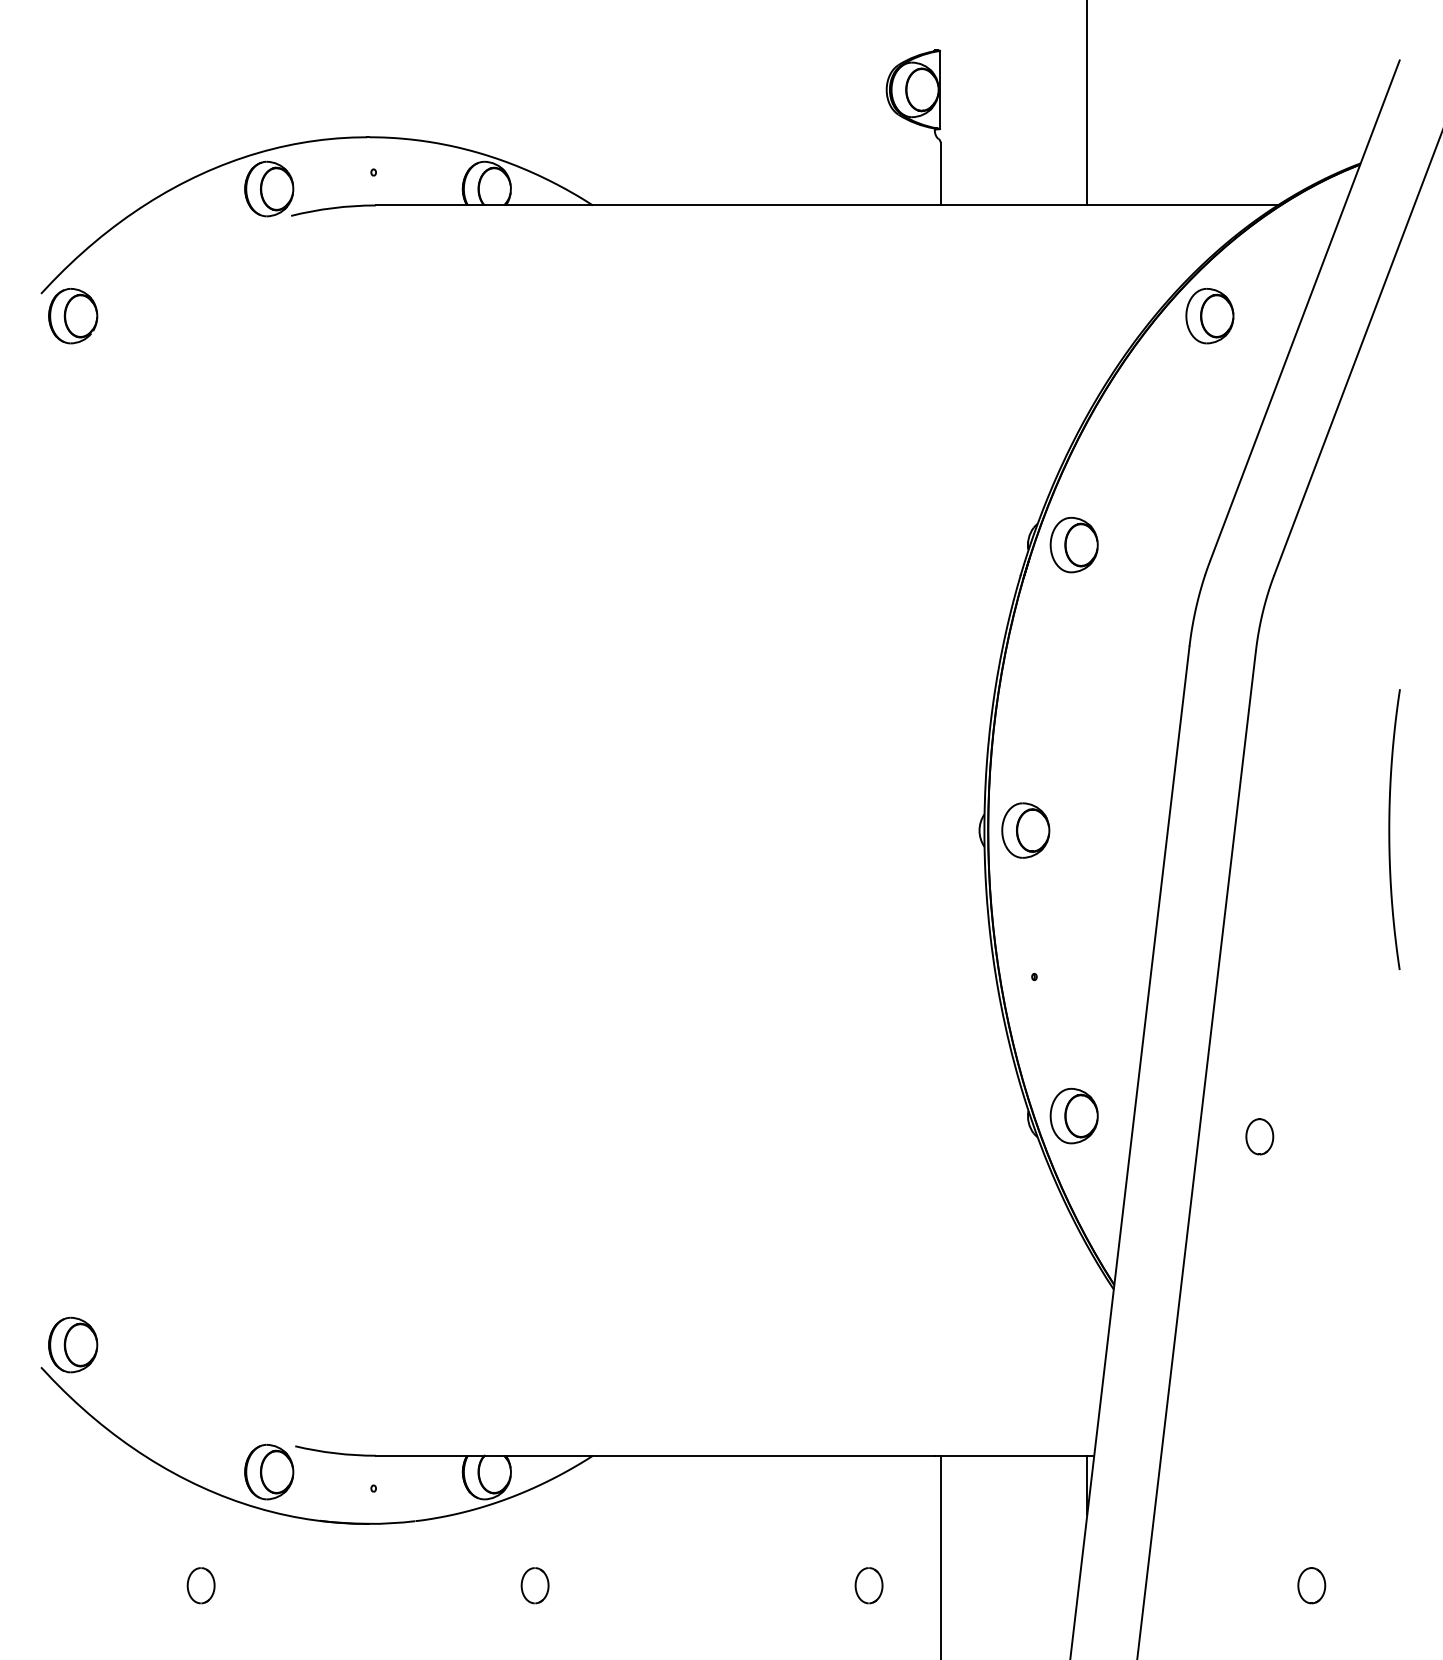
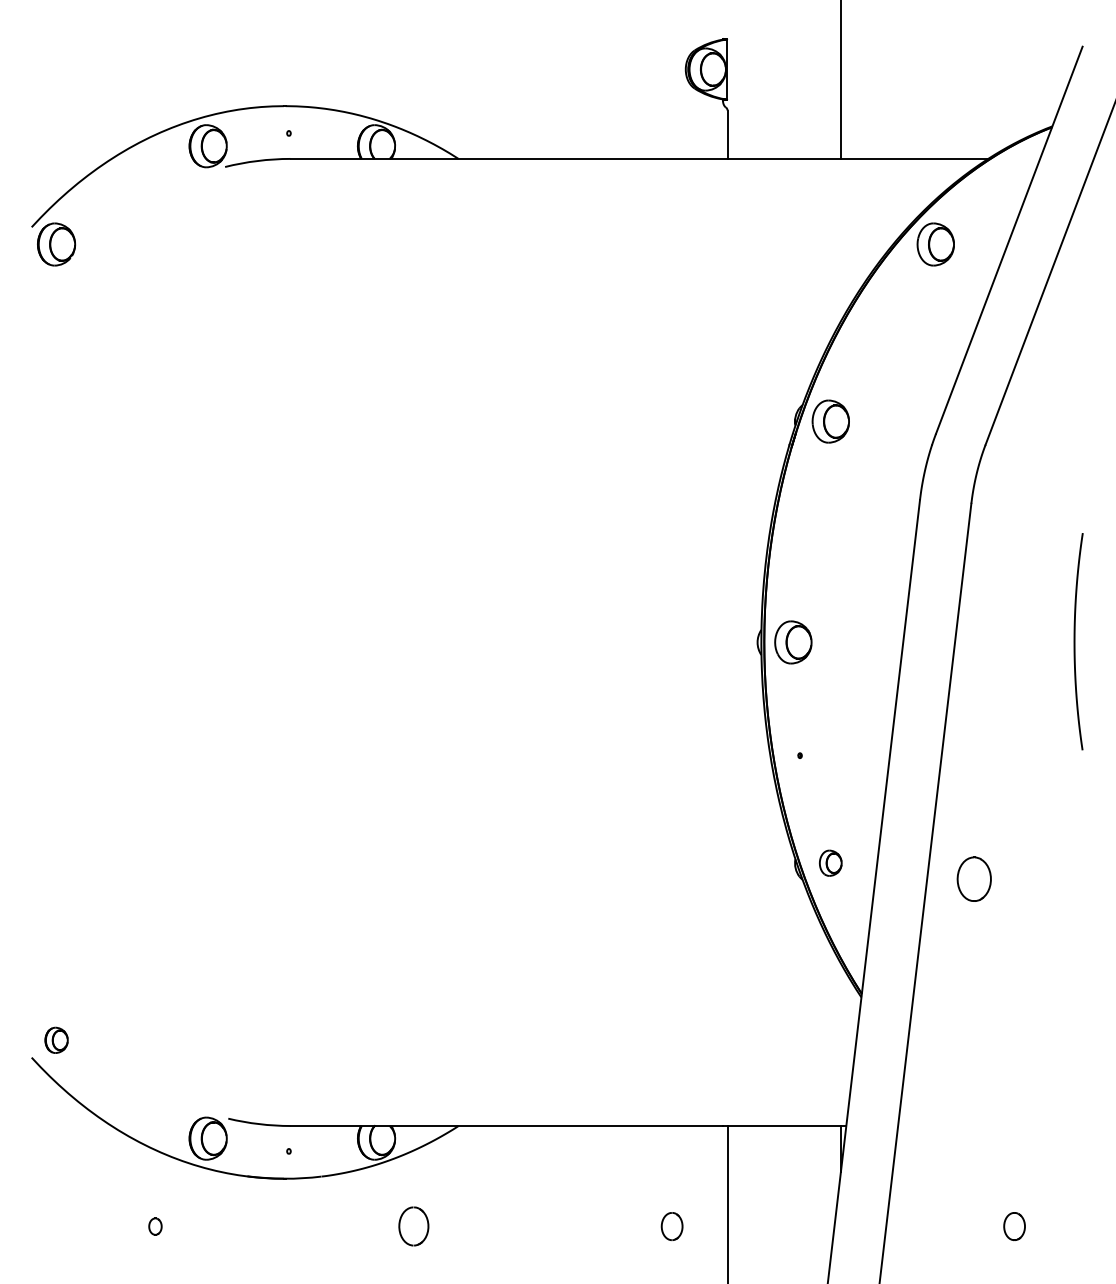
part: (1073, 1115) -> (830, 862), size x0.6
part: (1259, 1136) -> (974, 879), size x1.6
part: (73, 1344) -> (56, 1039), size x0.6
part: (200, 1585) -> (155, 1226), size x0.6
part: (534, 1585) -> (413, 1226), size x1.4

